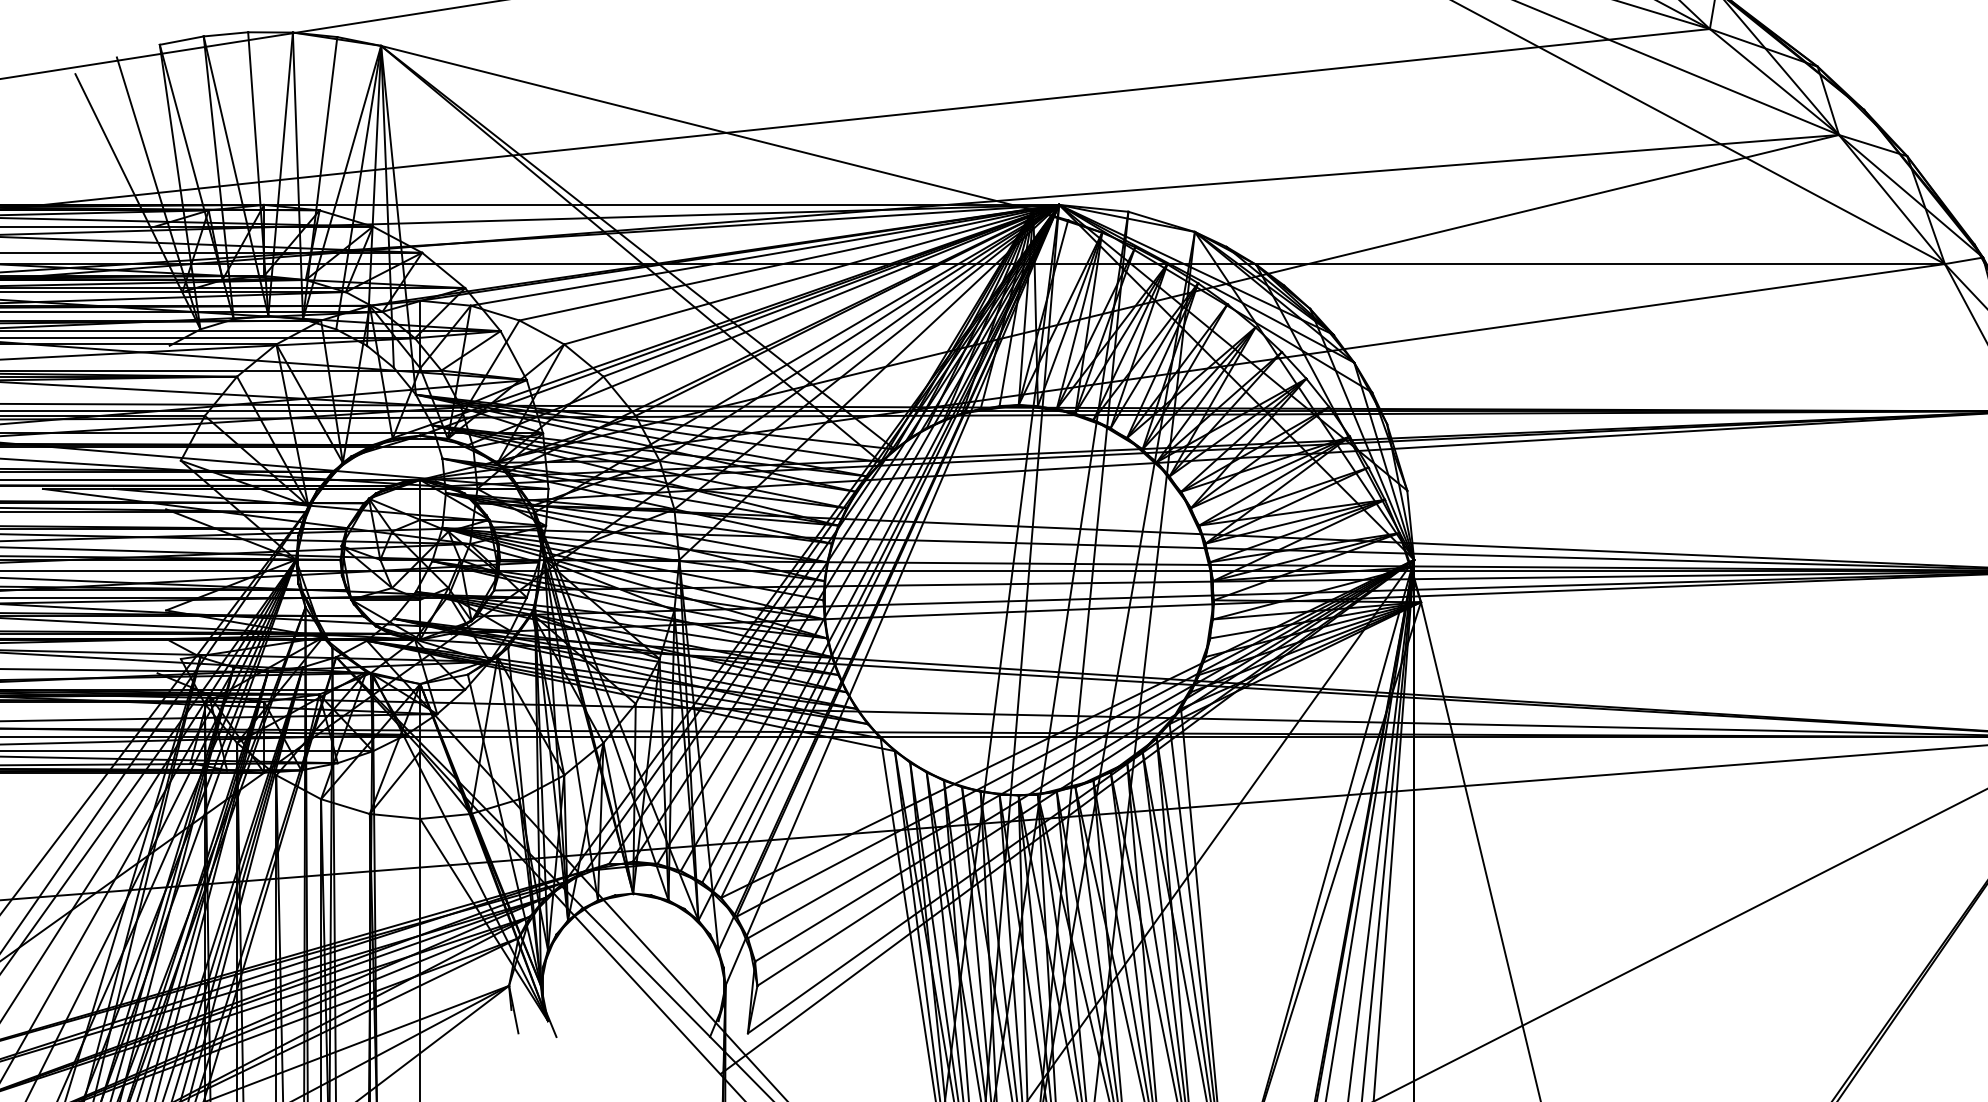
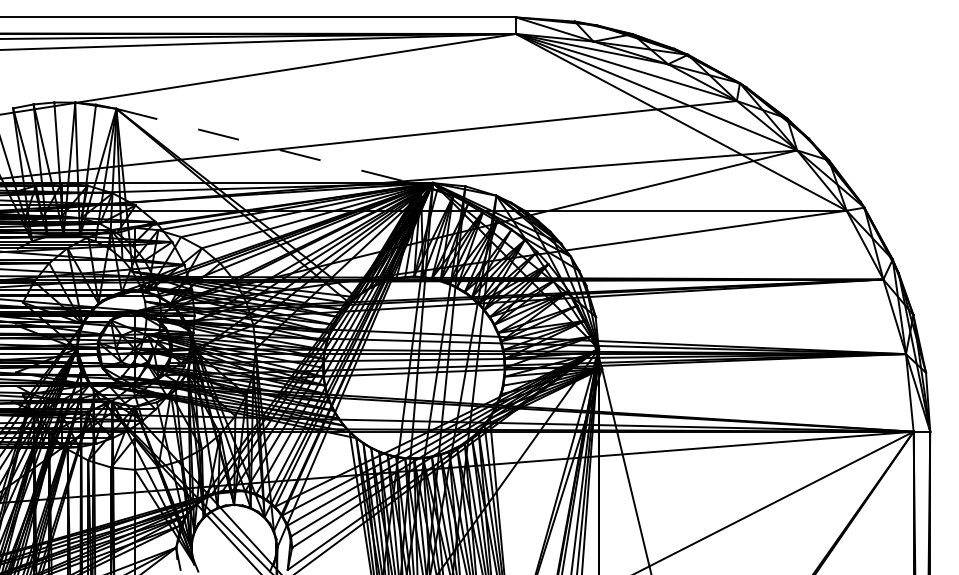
line: (708, 128) -> (269, 147), solid -> dashed

